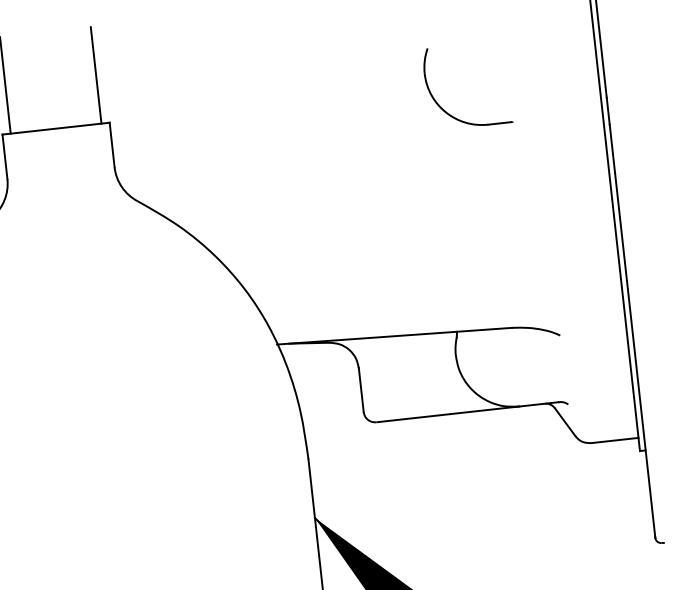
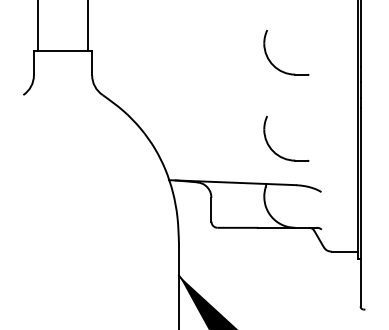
part: (459, 263) -> (271, 147), added

